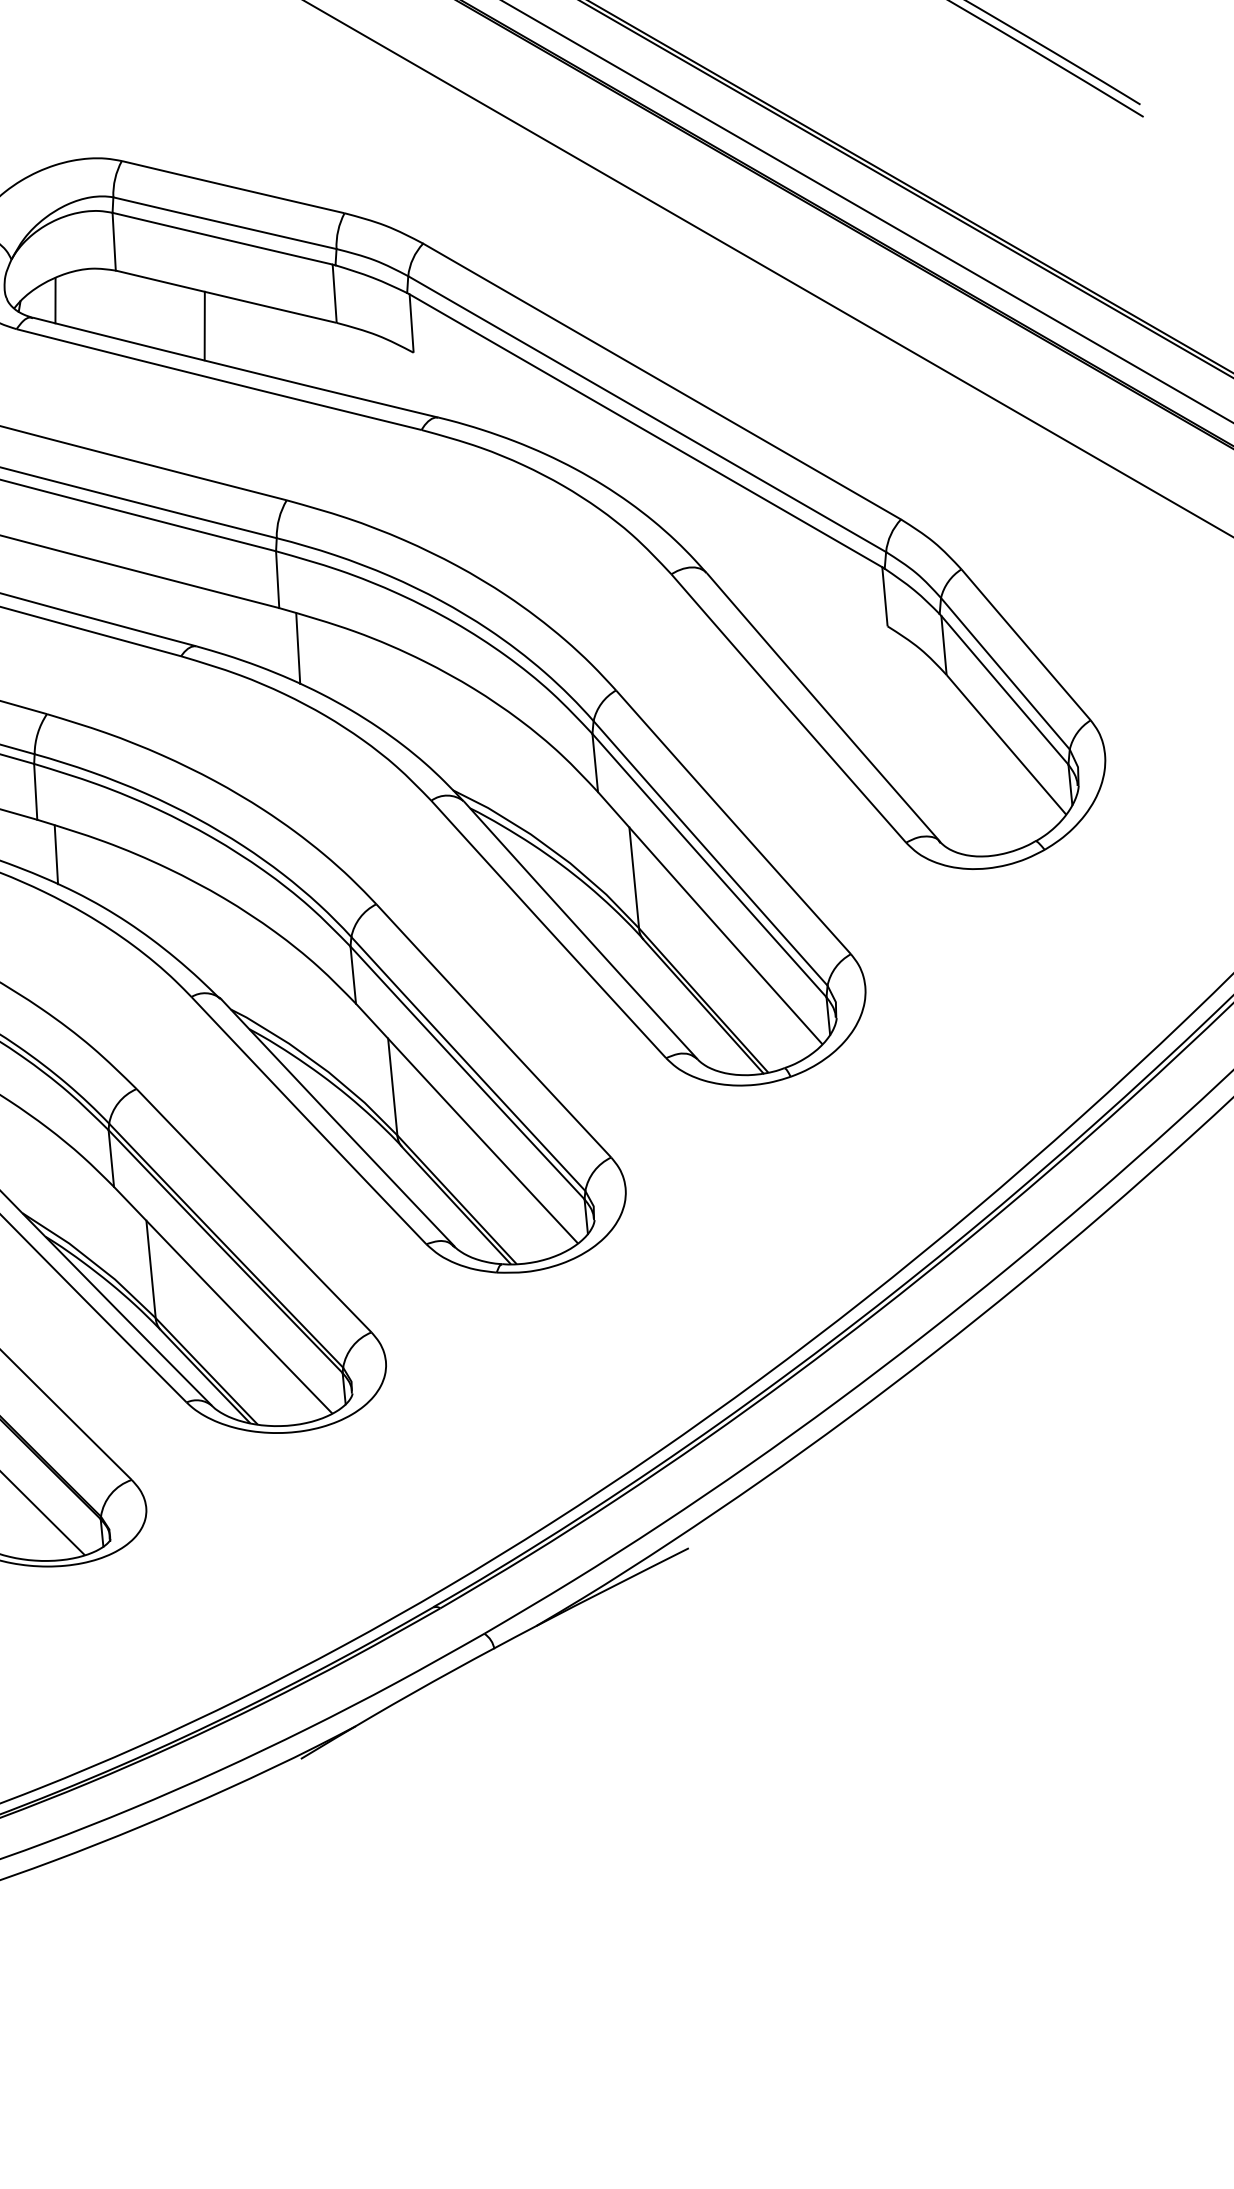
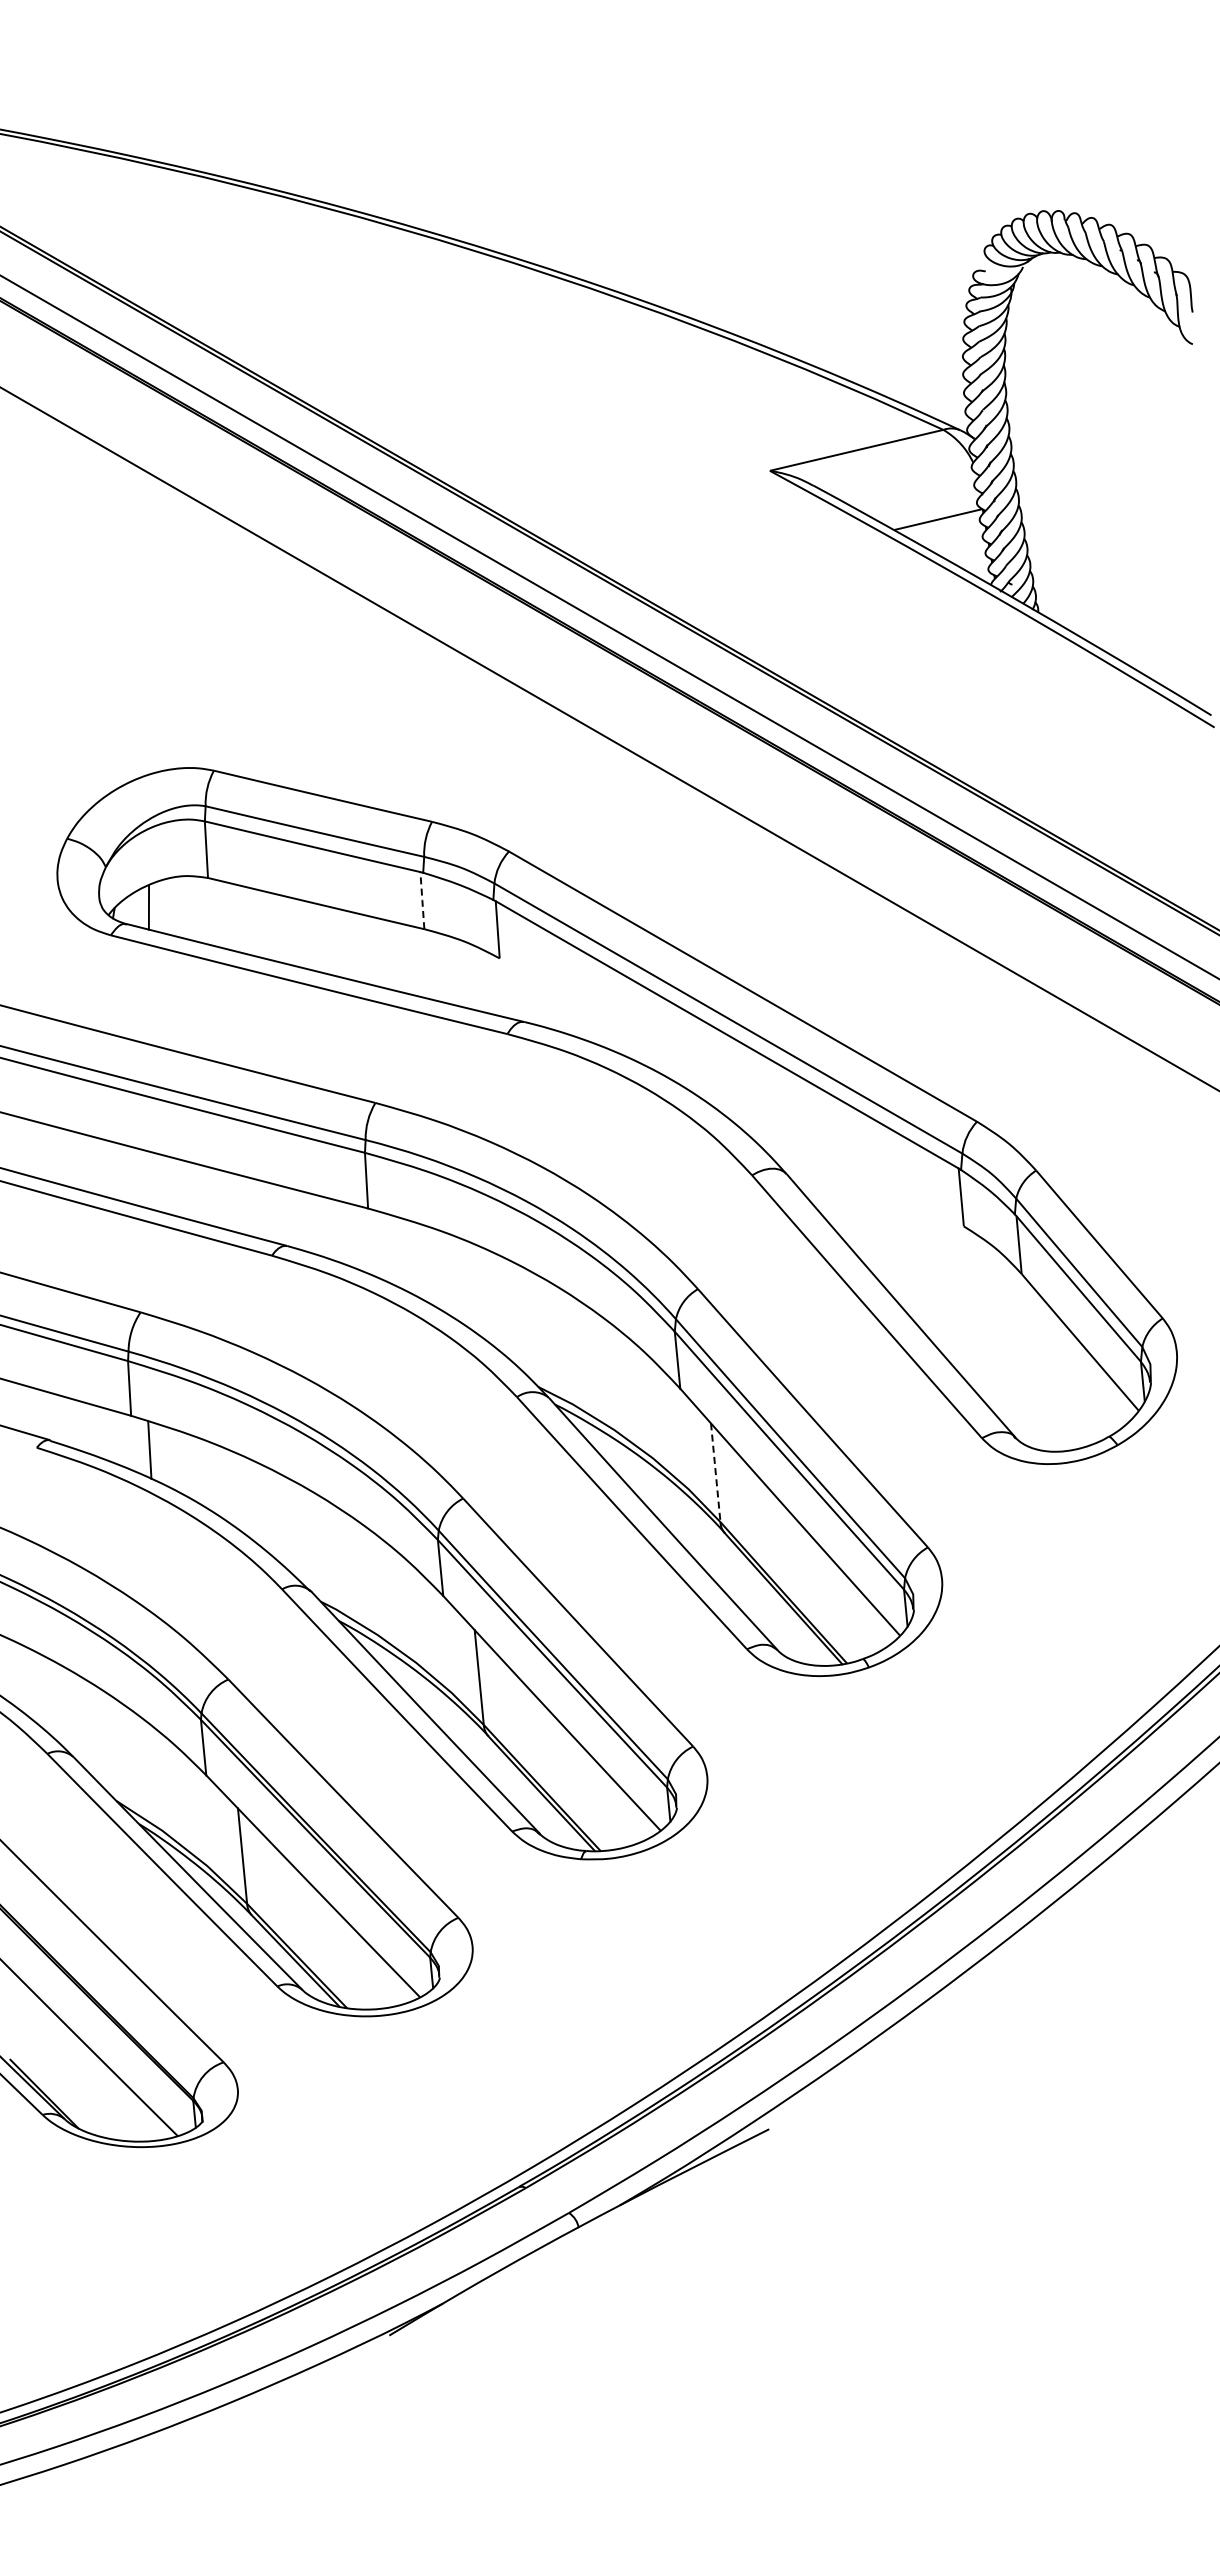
line: (334, 293) -> (422, 900), solid -> dashed
line: (205, 325) -> (295, 931), removed
line: (298, 647) -> (386, 1247), removed
line: (633, 877) -> (715, 1472), solid -> dashed

